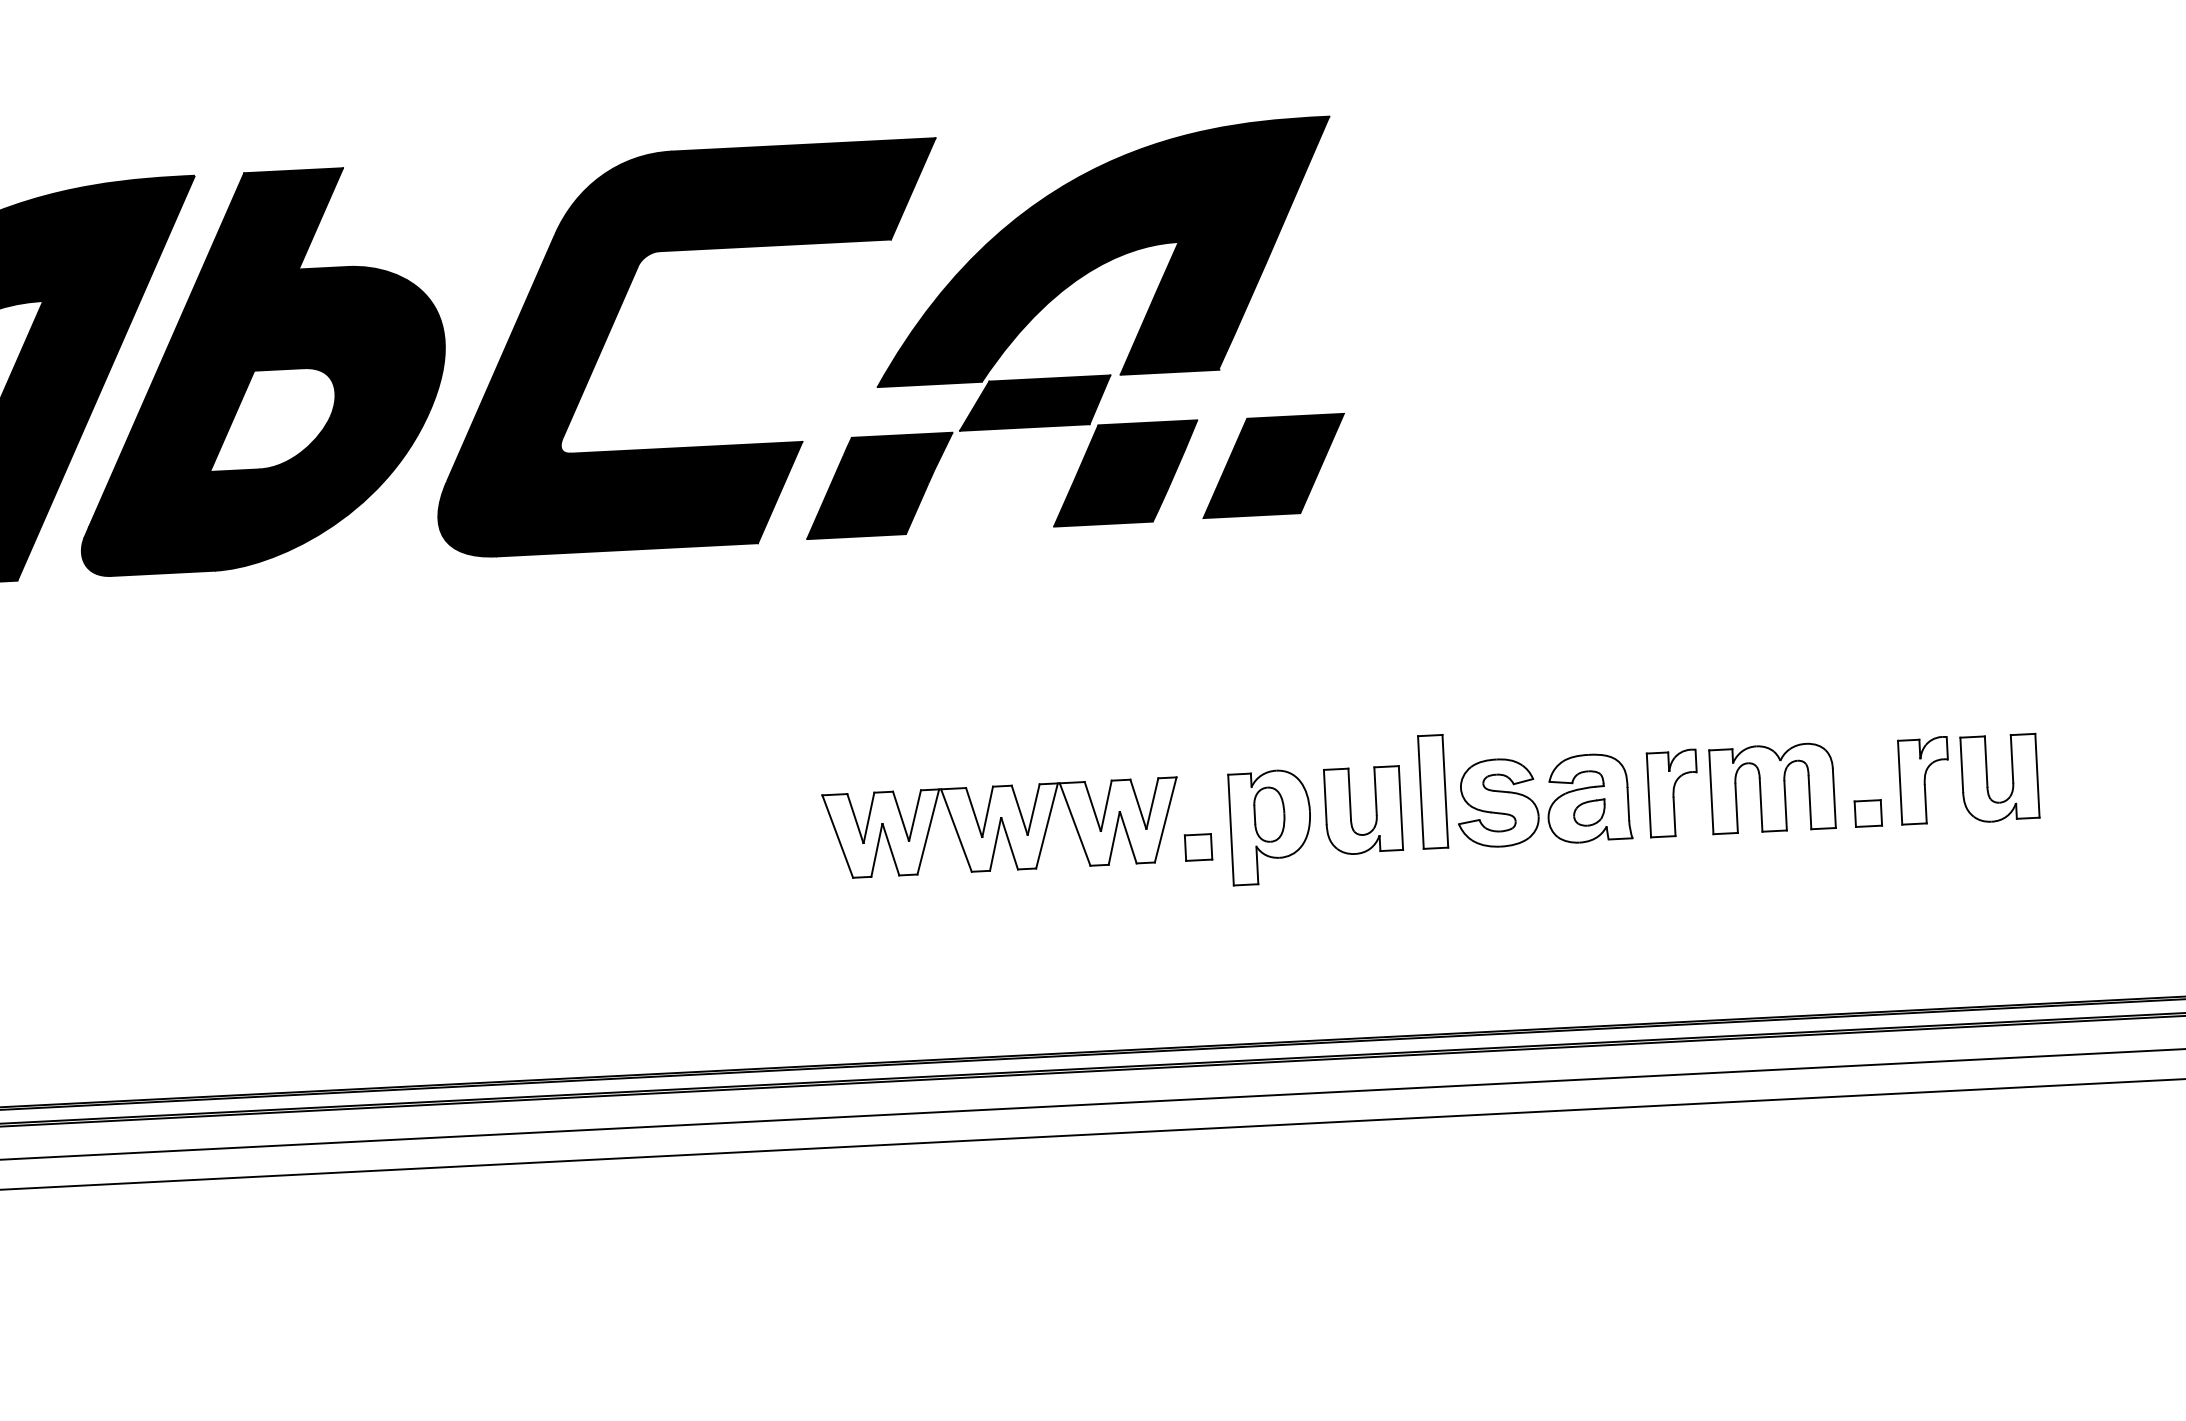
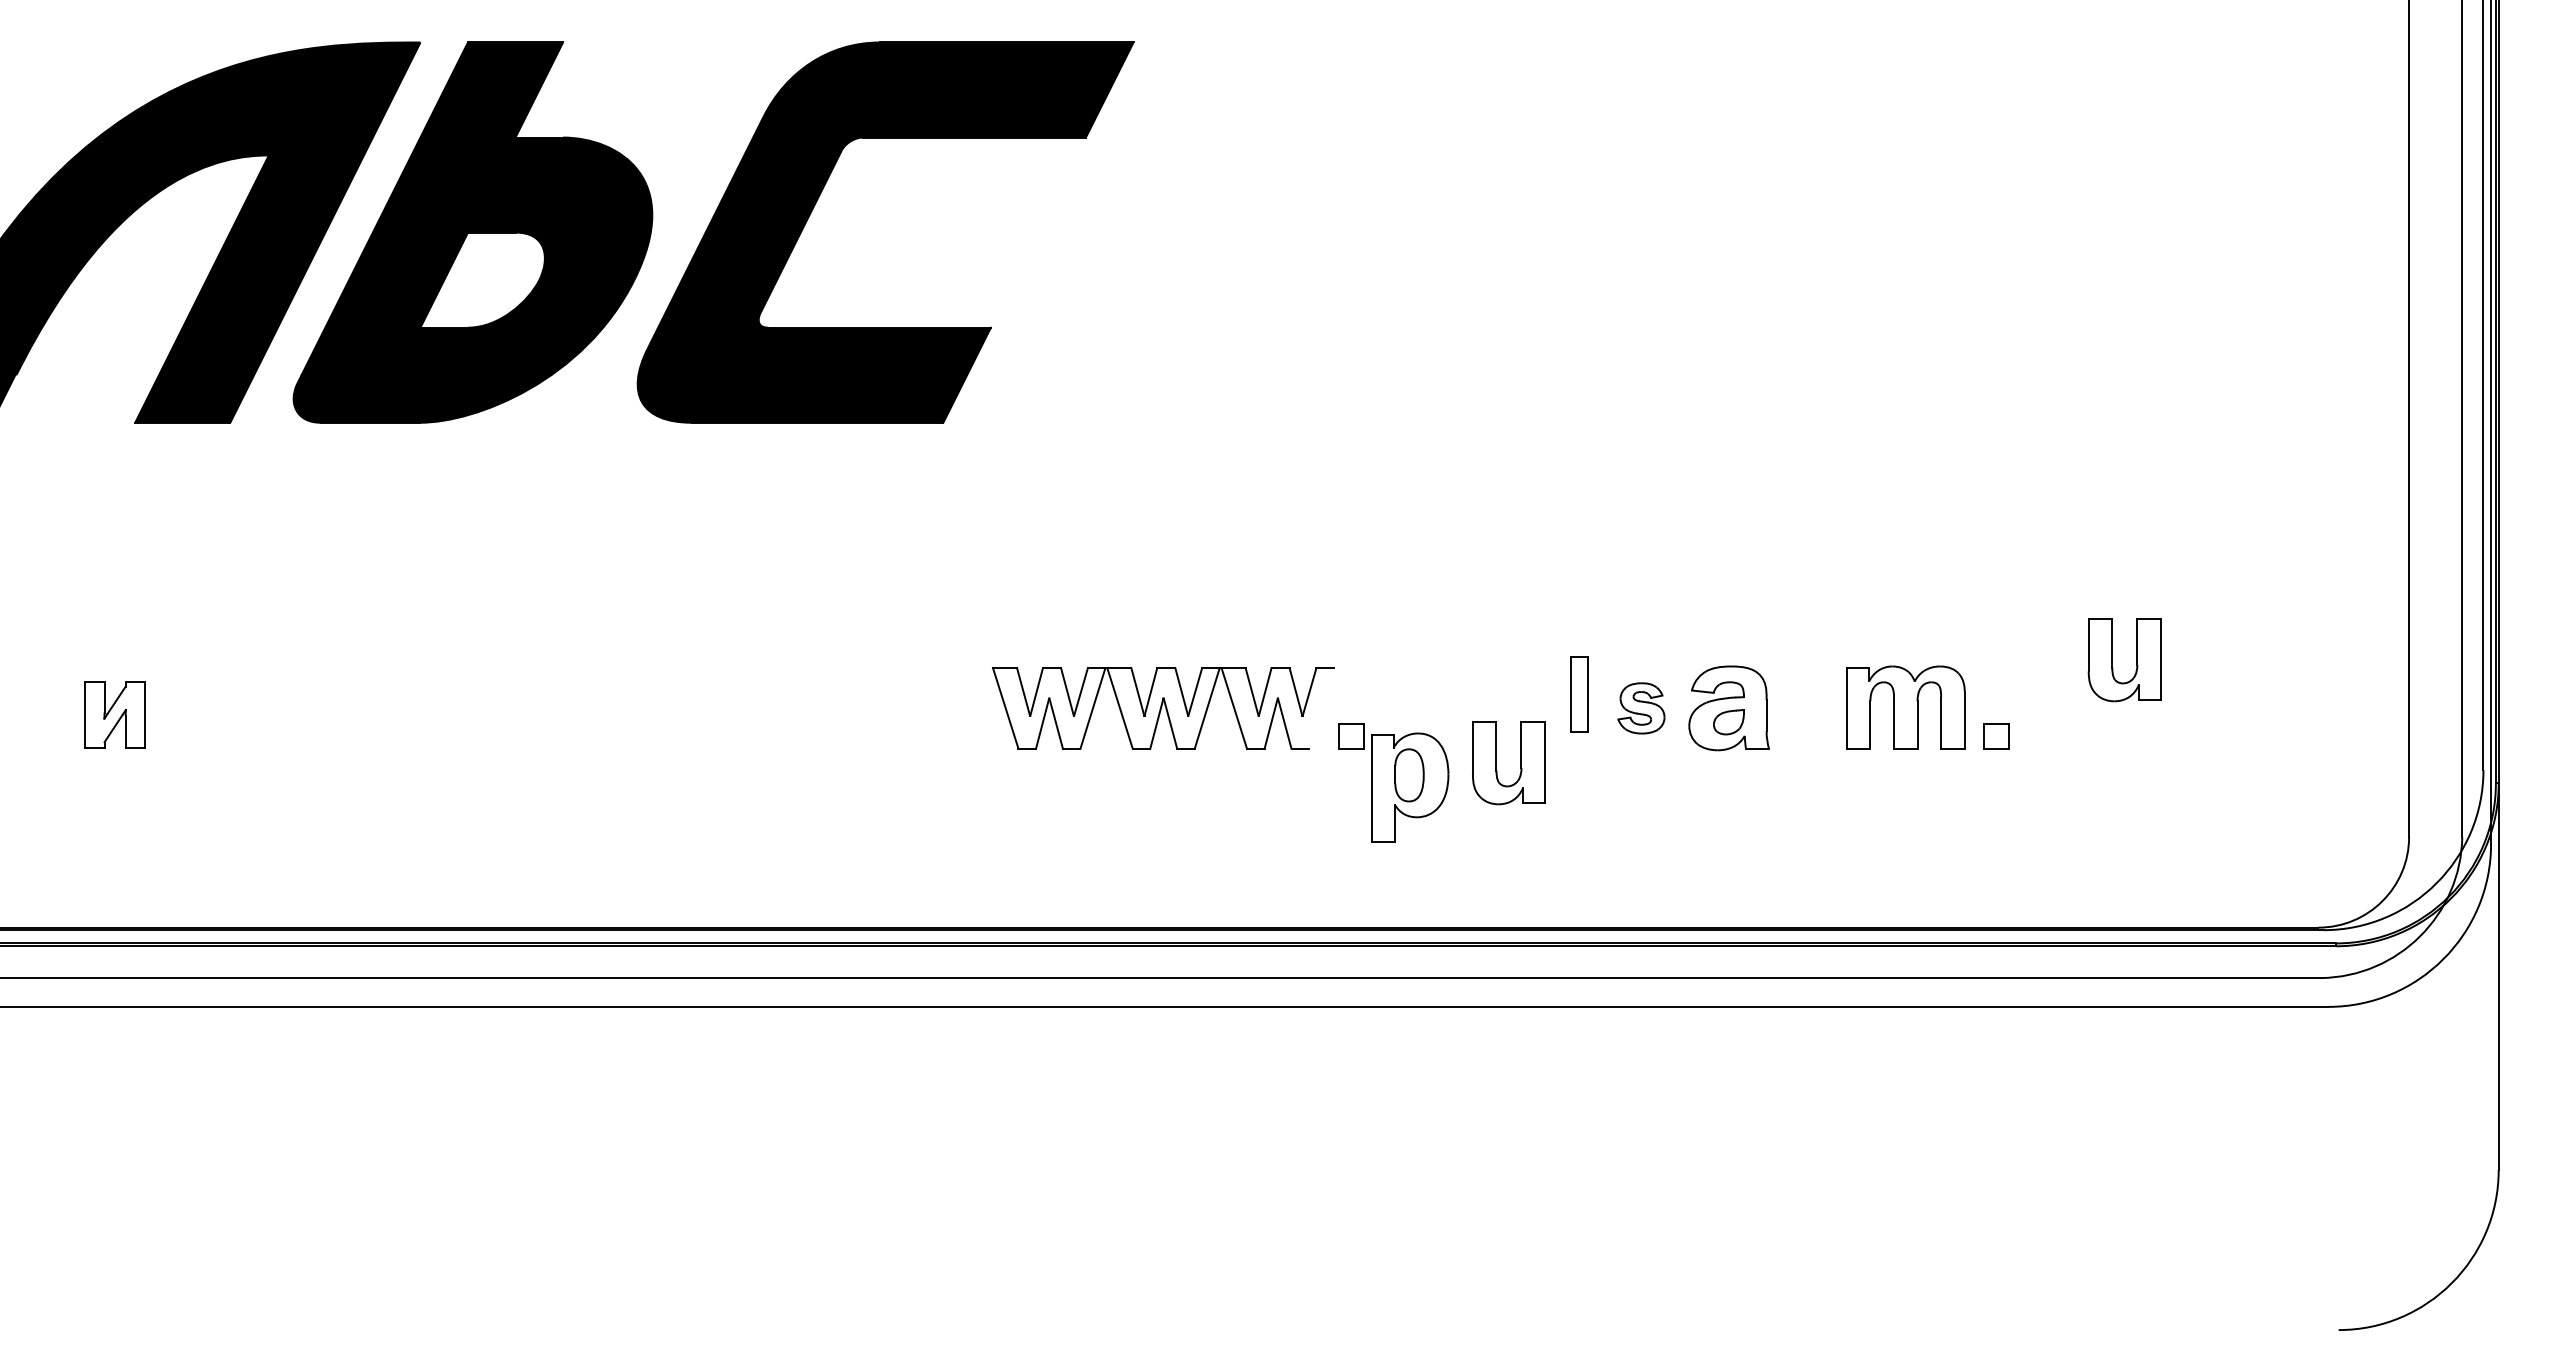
part: (1045, 306) -> (1231, 209), removed
part: (1987, 779) -> (2112, 660), moved
part: (1924, 780) -> (2052, 707), removed
part: (1432, 791) -> (1579, 694), size x0.7
part: (1673, 793) -> (1810, 707), removed
part: (1498, 803) -> (1641, 708), size x0.6
part: (1350, 811) -> (1496, 763), moved
line: (1165, 820) -> (1321, 708), removed
part: (1271, 827) -> (1410, 787), moved

